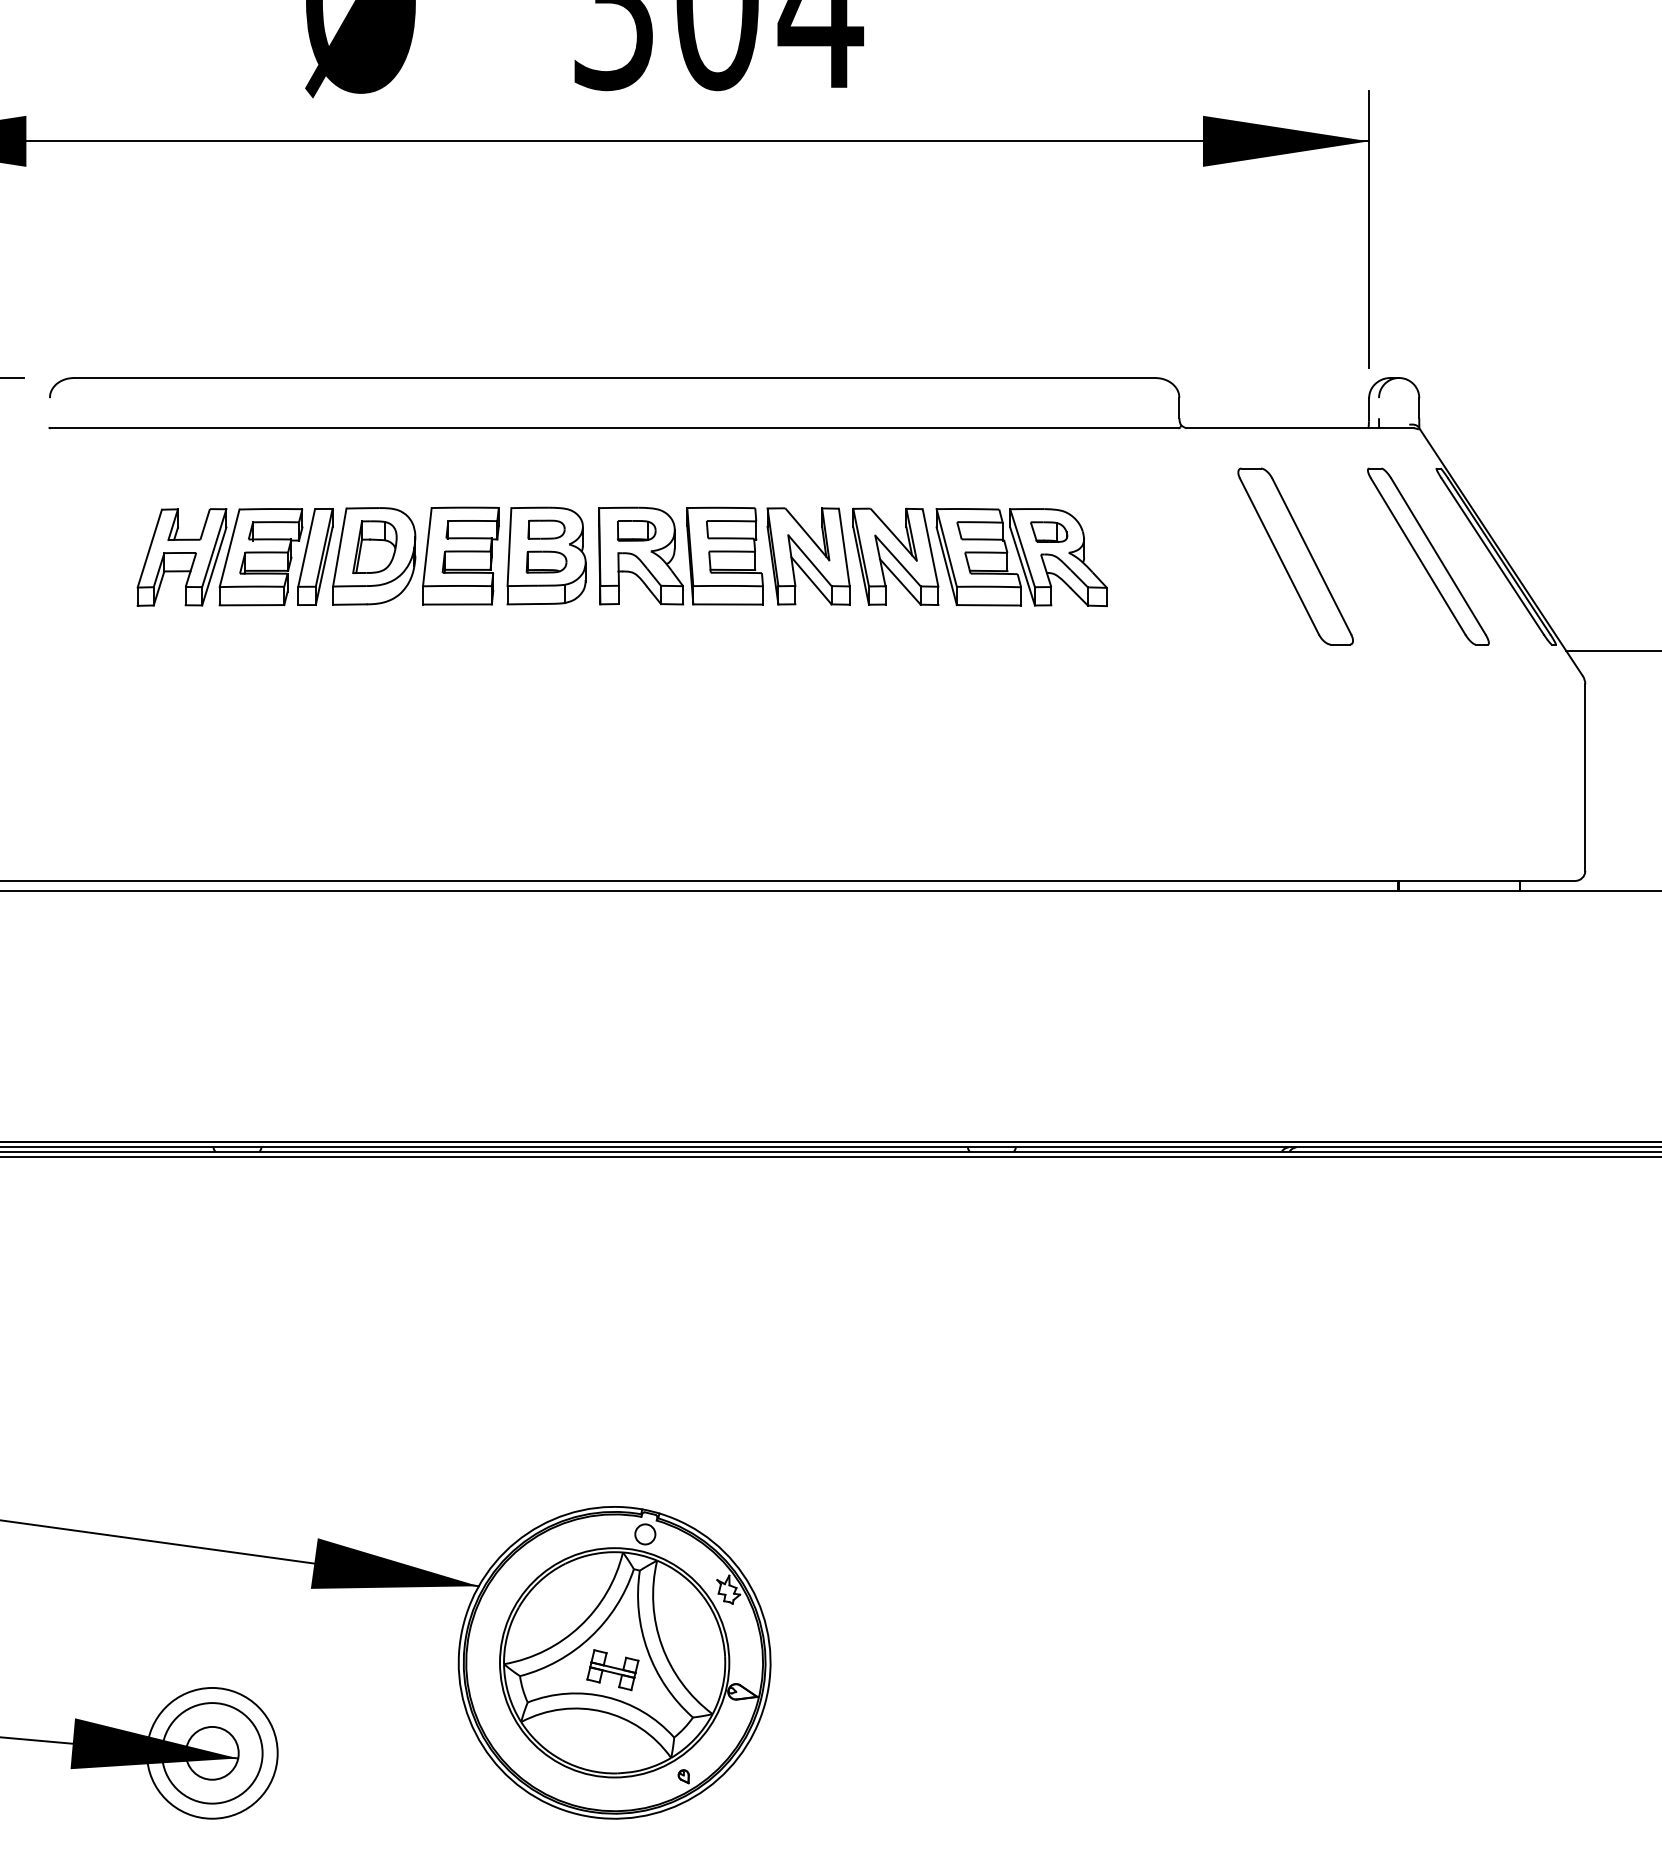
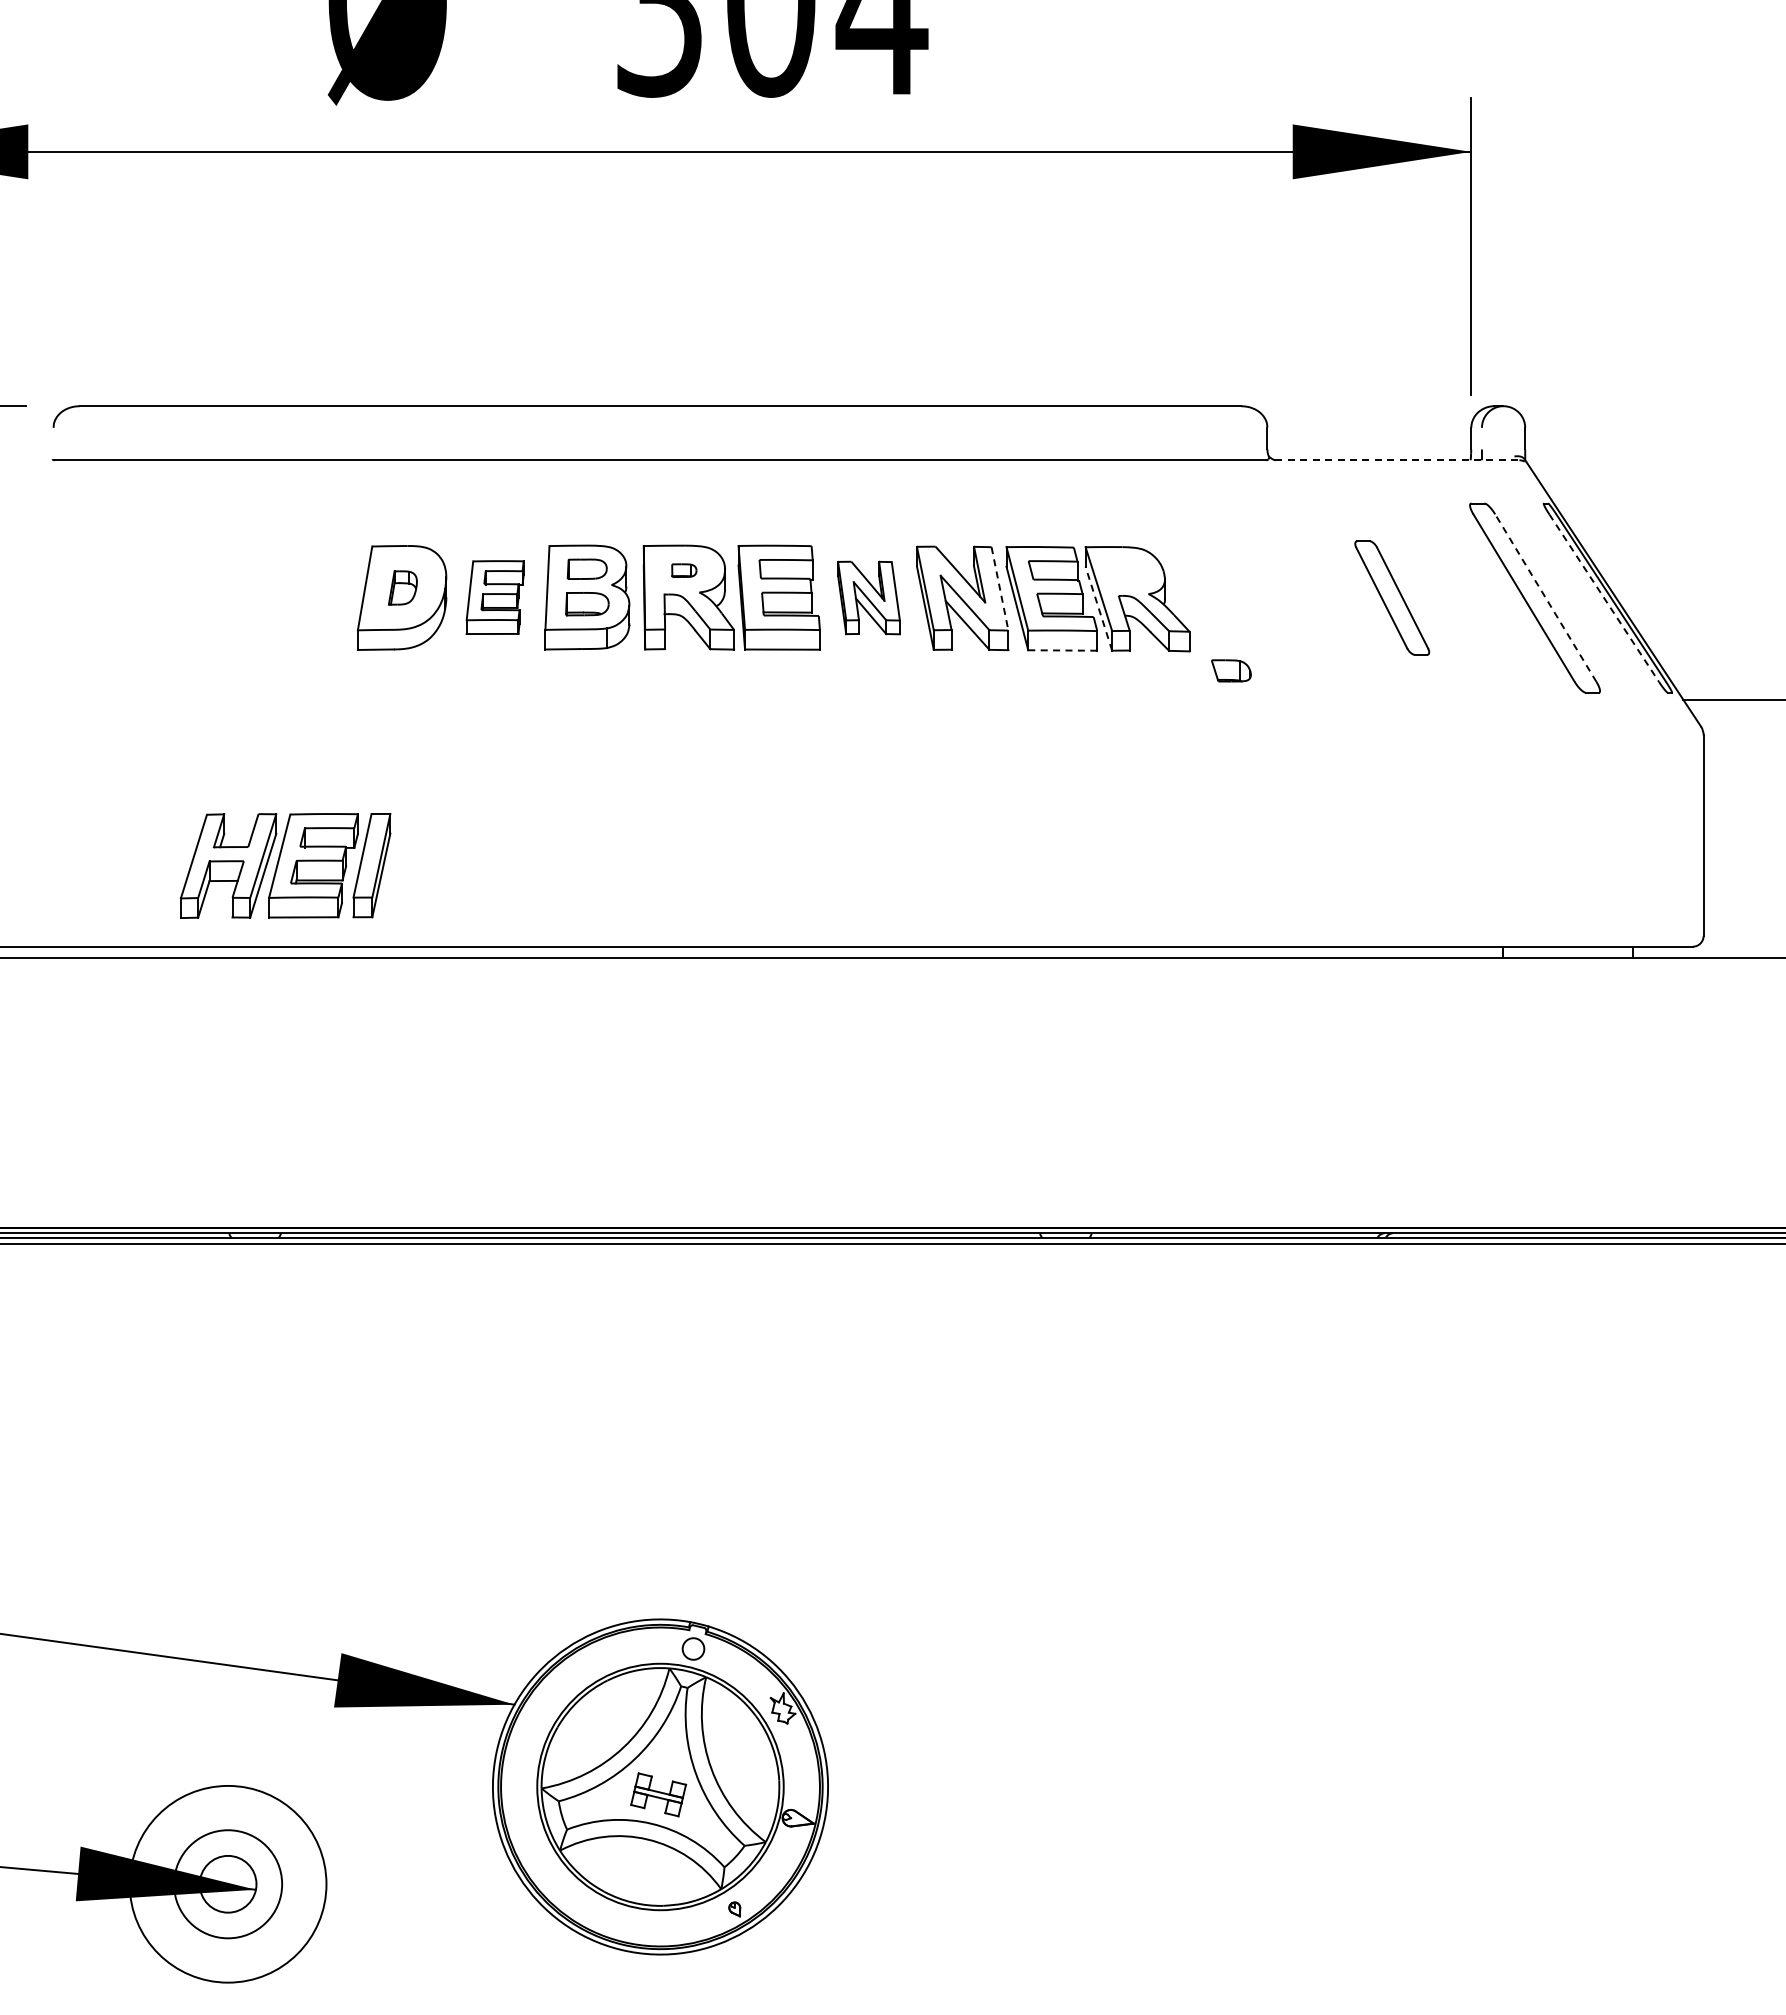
line: (1300, 428) -> (1397, 460), solid -> dashed
part: (636, 530) -> (684, 570), size x0.6
part: (1049, 531) -> (1231, 670), moved
part: (374, 546) -> (402, 587), size x0.6
line: (930, 547) -> (999, 588), solid -> dashed
part: (460, 555) -> (494, 597), size x0.7
part: (808, 555) -> (868, 597), size x0.7
part: (1294, 555) -> (1391, 597), size x0.6
part: (235, 556) -> (285, 865), moved
line: (1438, 556) -> (1545, 598), solid -> dashed
line: (1493, 556) -> (1604, 598), solid -> dashed
line: (1022, 566) -> (1098, 608), solid -> dashed
line: (988, 605) -> (1062, 650), solid -> dashed
circle: (211, 1753) -> (227, 1884), size x1.4

